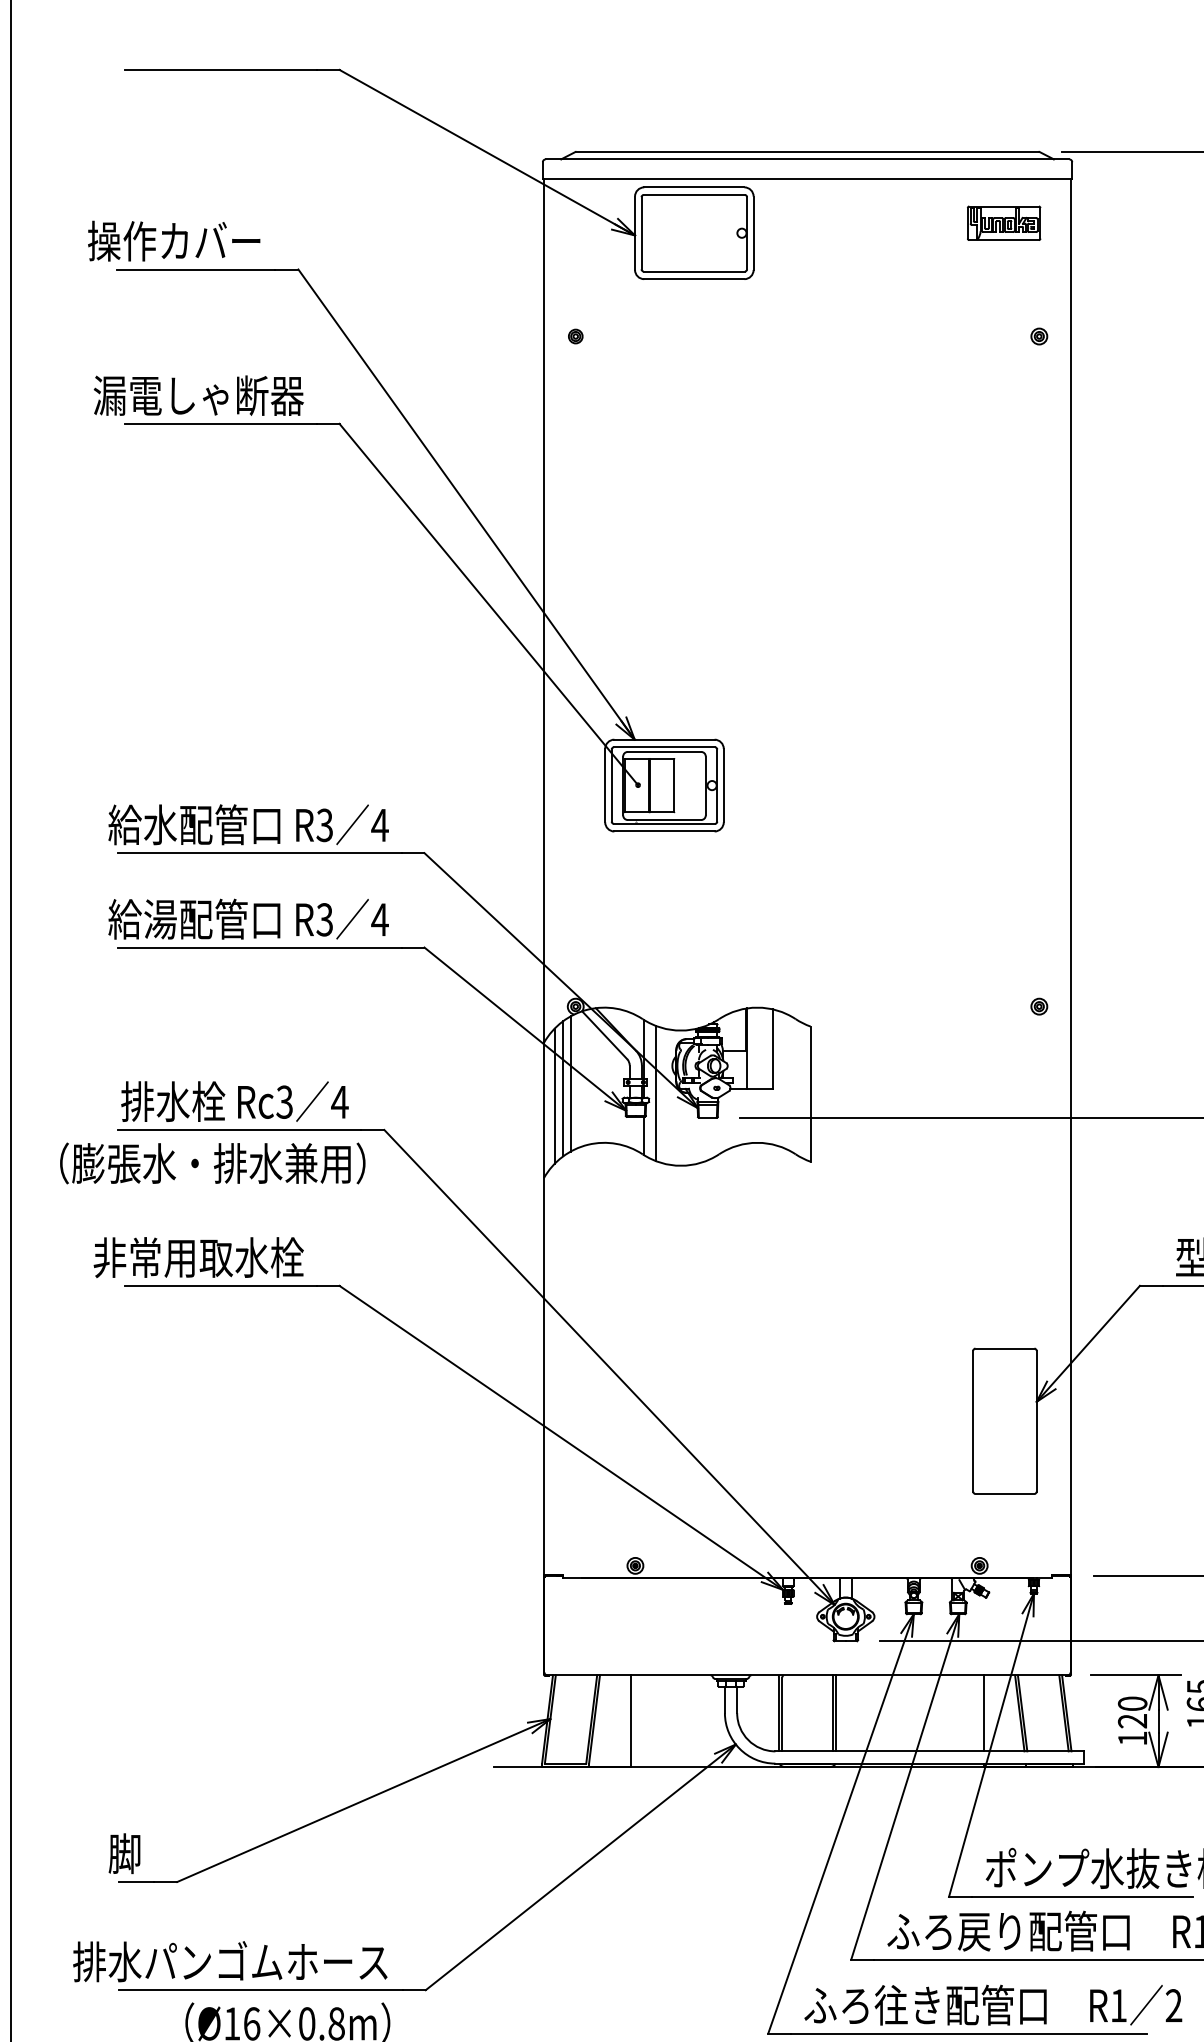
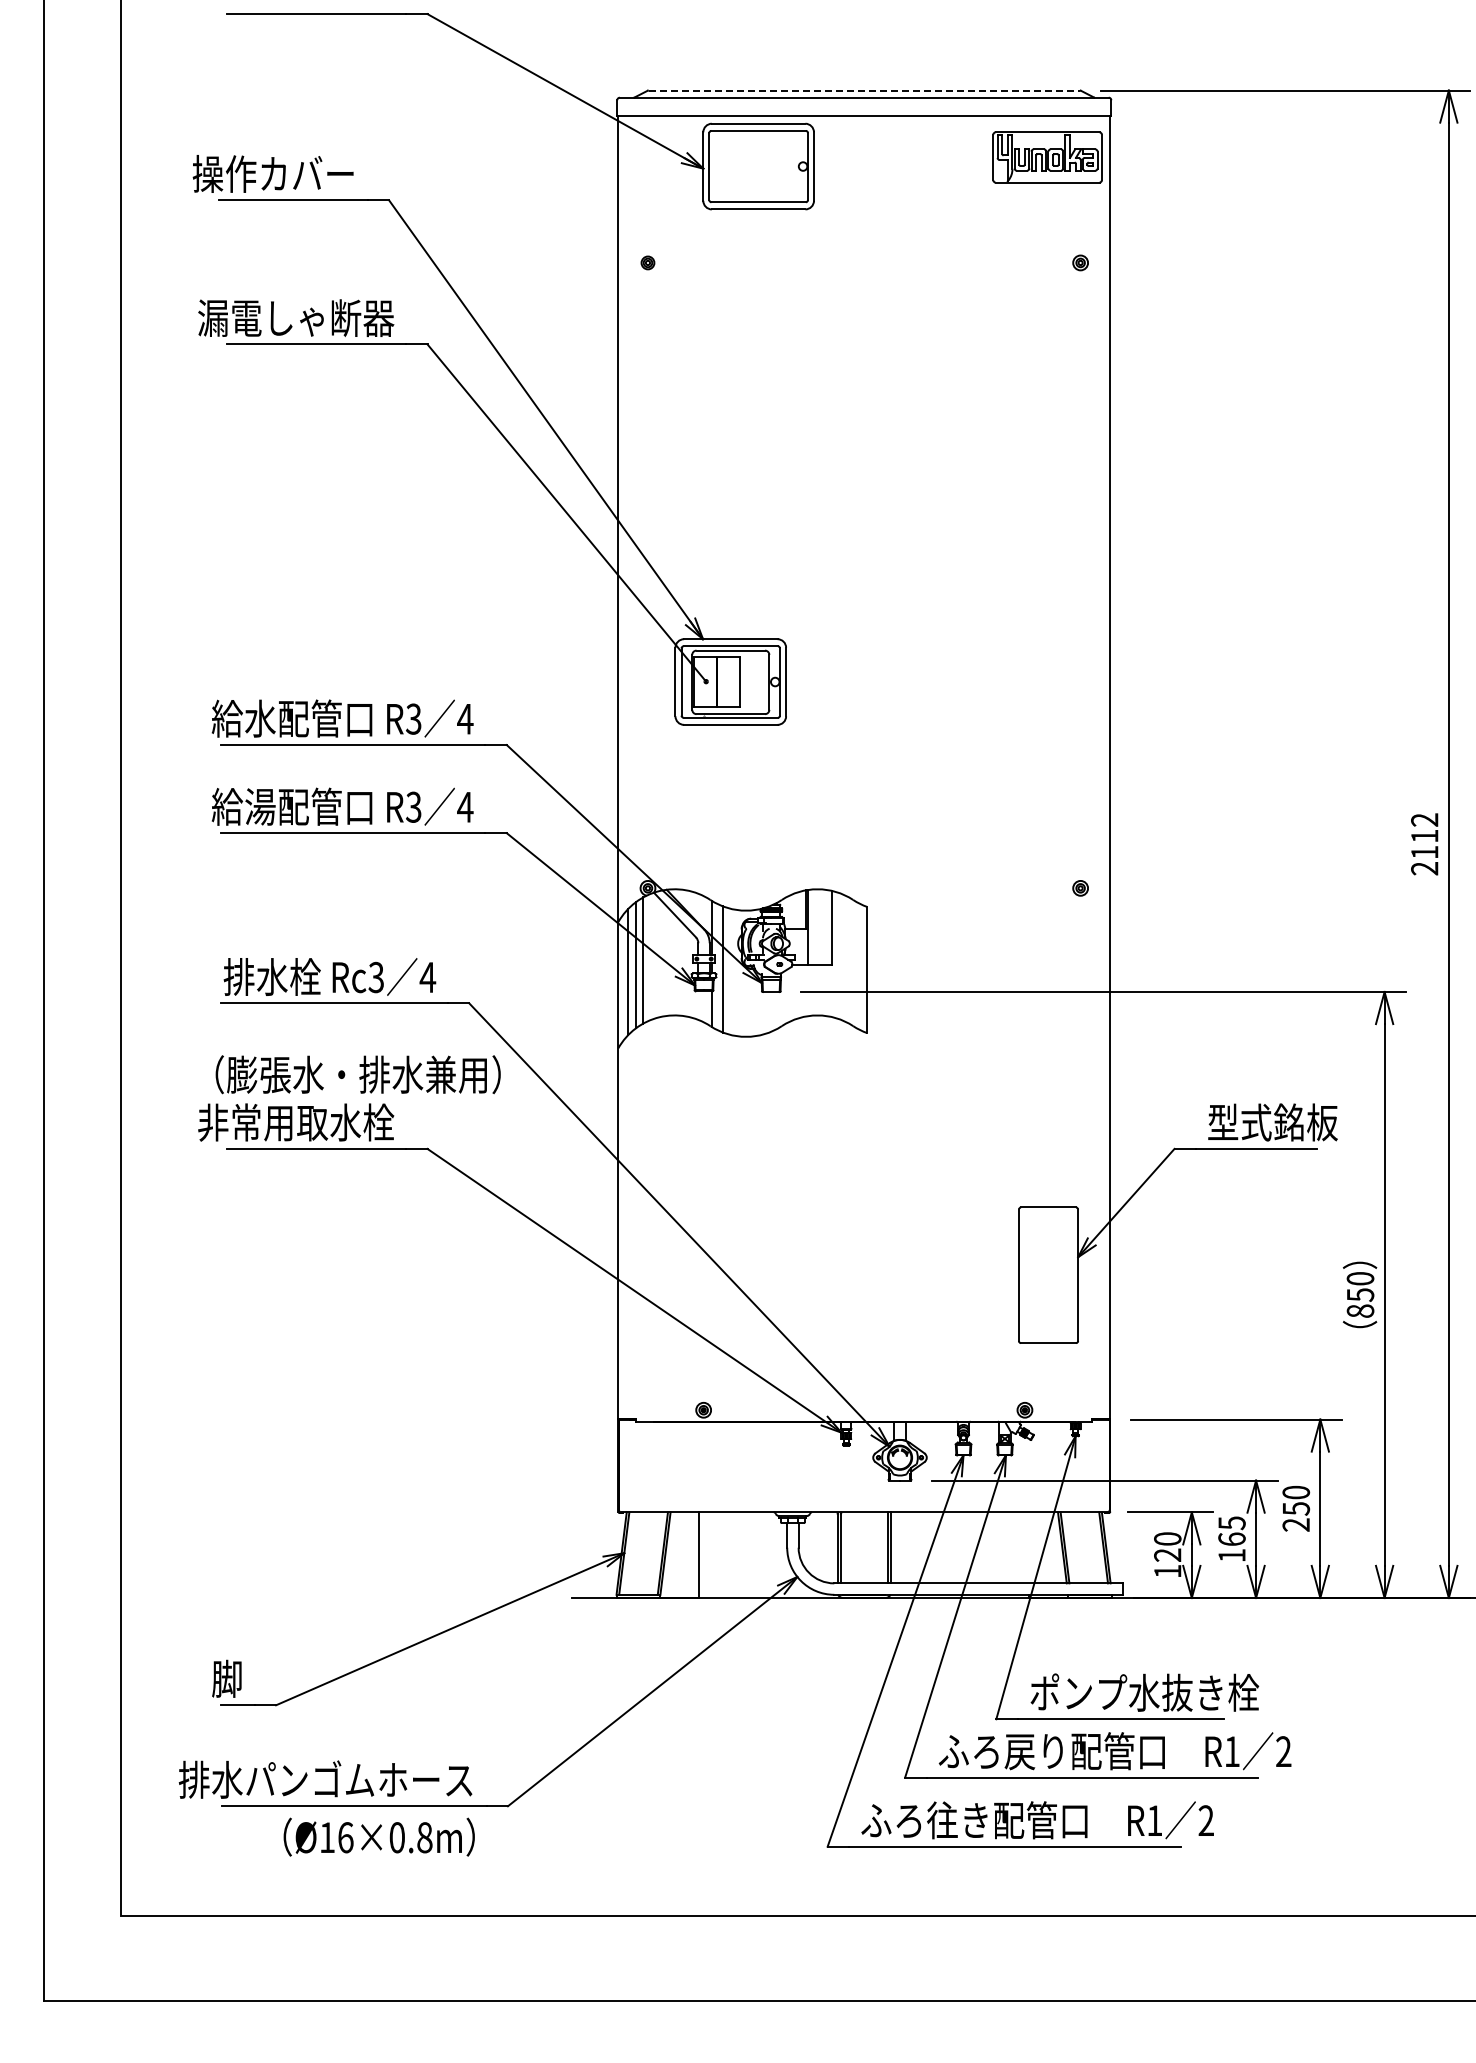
line: (807, 151) -> (864, 90), solid -> dashed
part: (1003, 222) -> (1047, 156), size x1.6
text: (211, 1163) -> (357, 1074), moved
line: (984, 1712) -> (1029, 1547), removed

